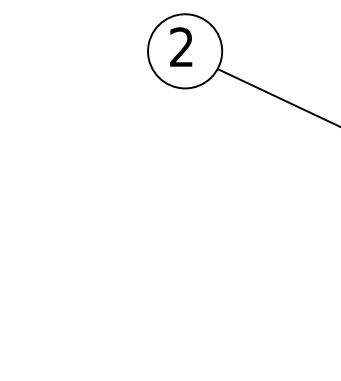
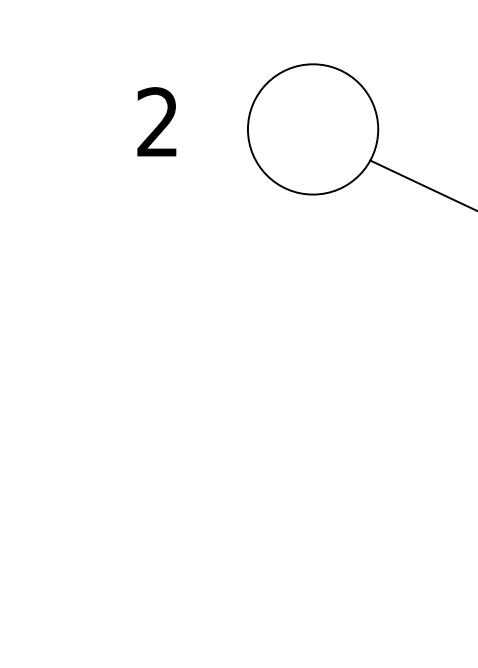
text: (181, 46) -> (157, 120), moved

